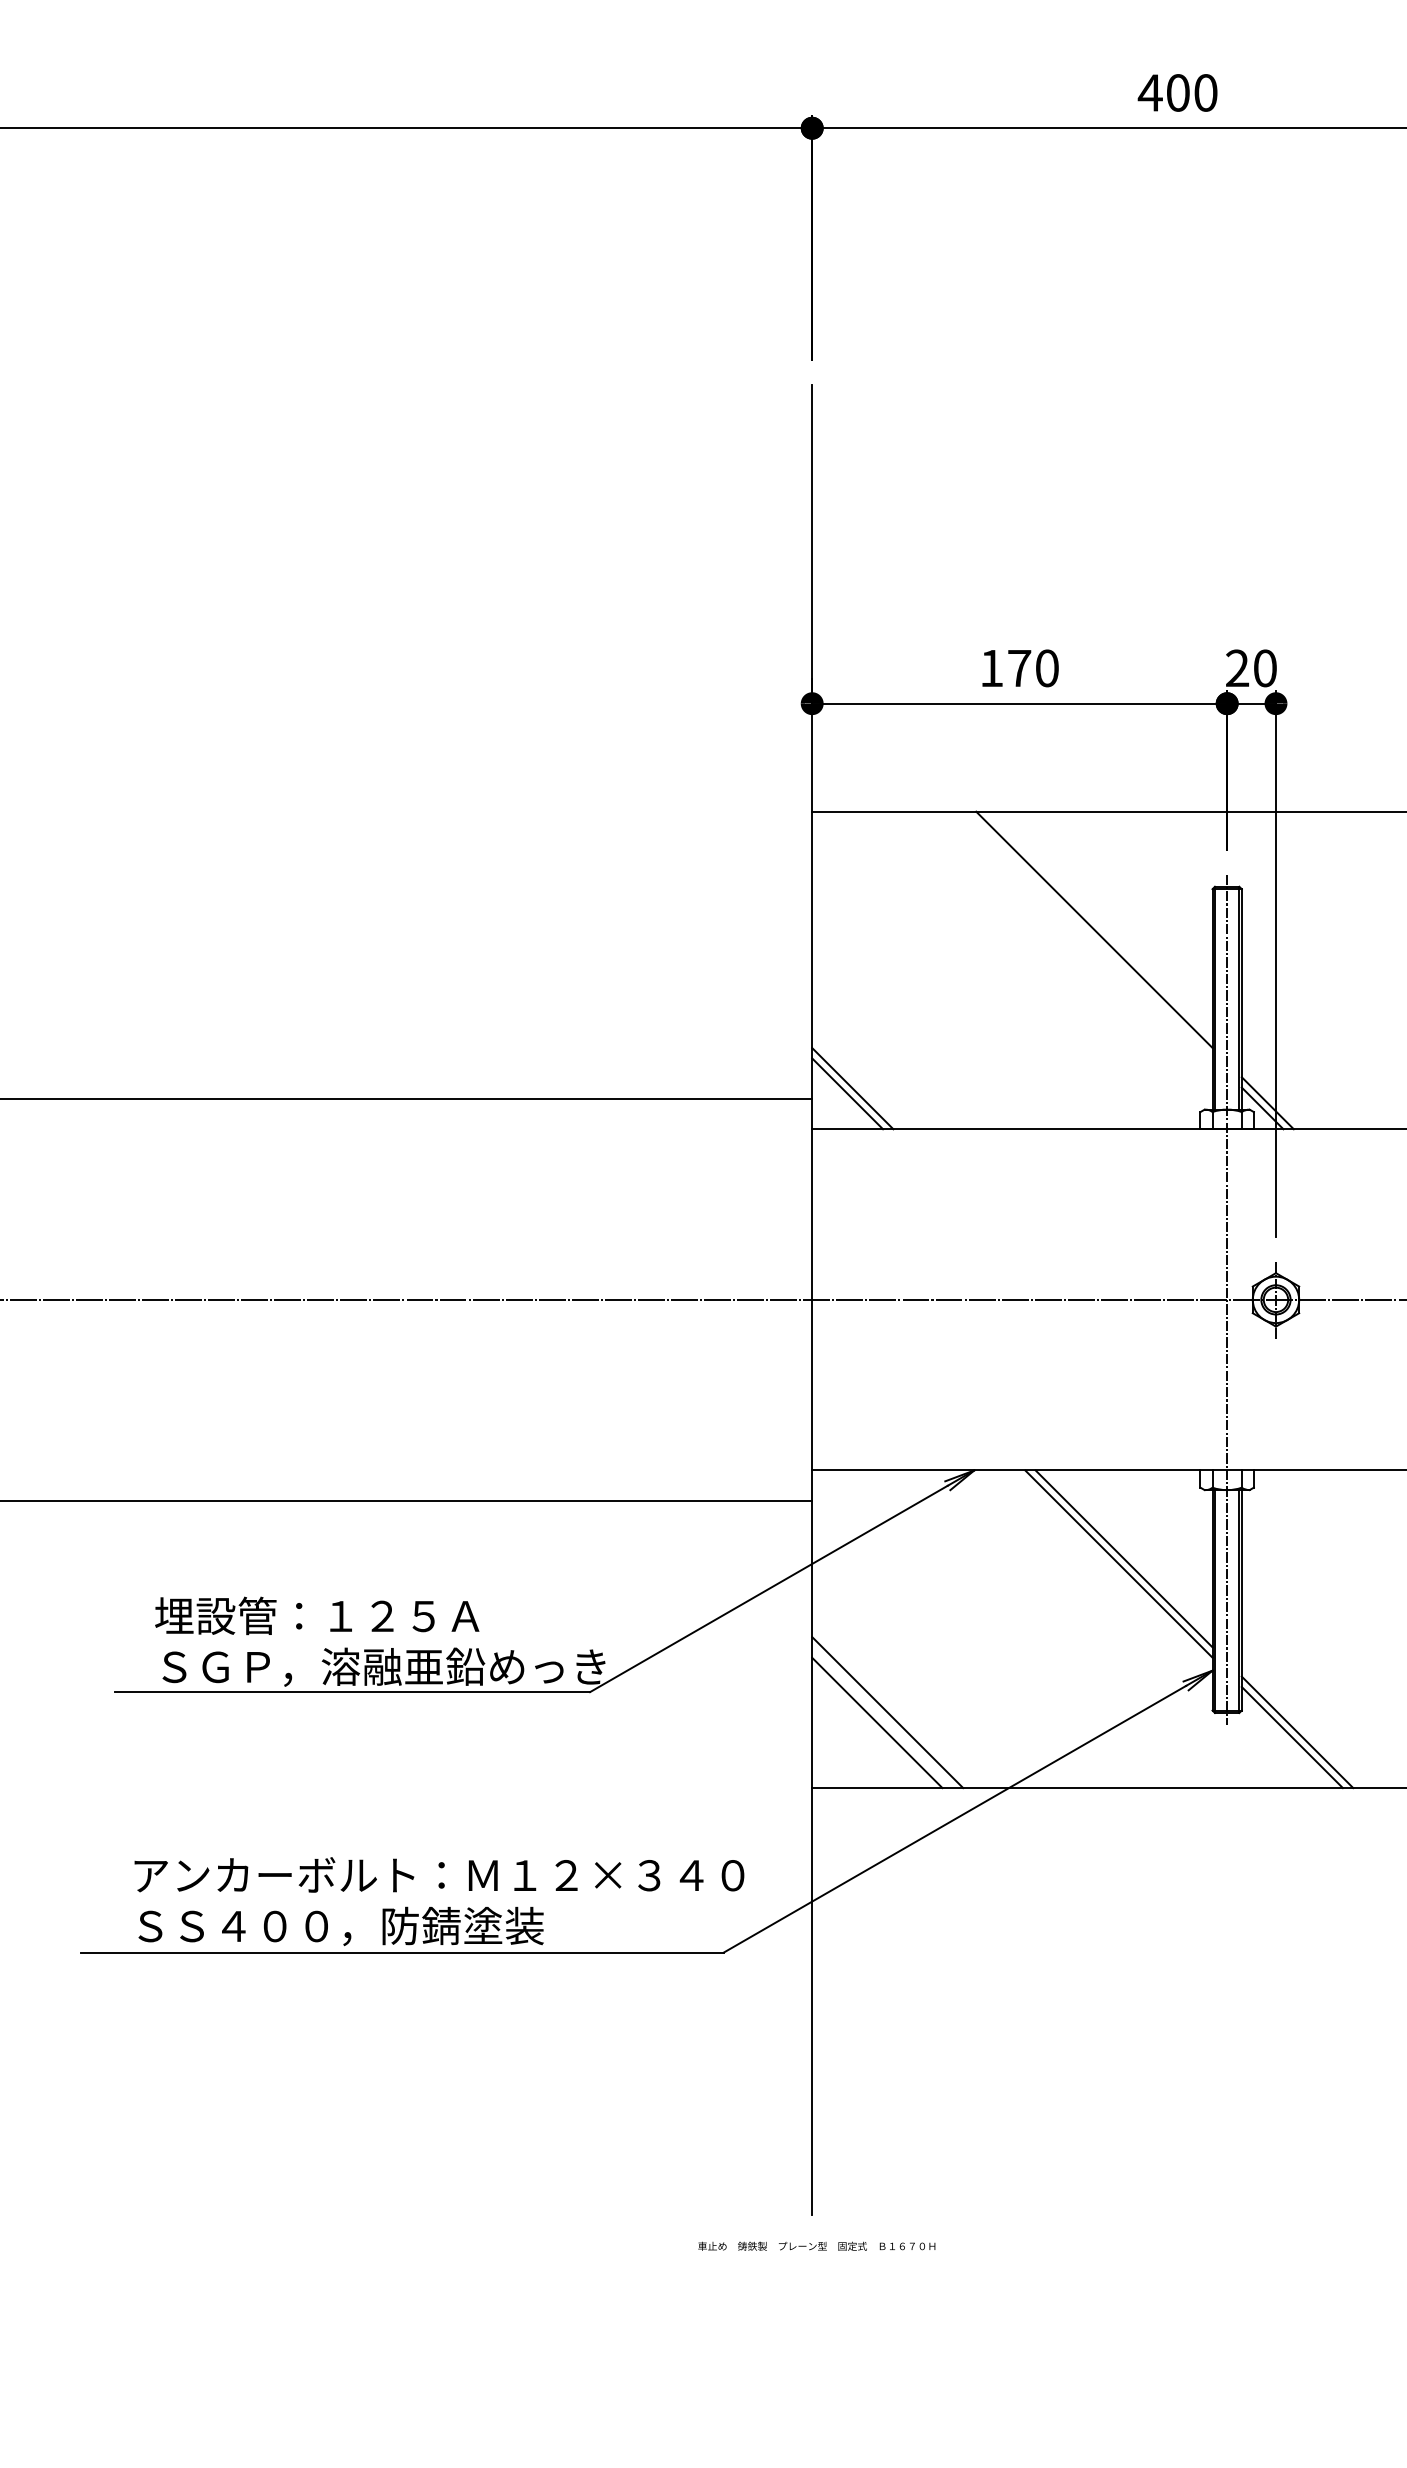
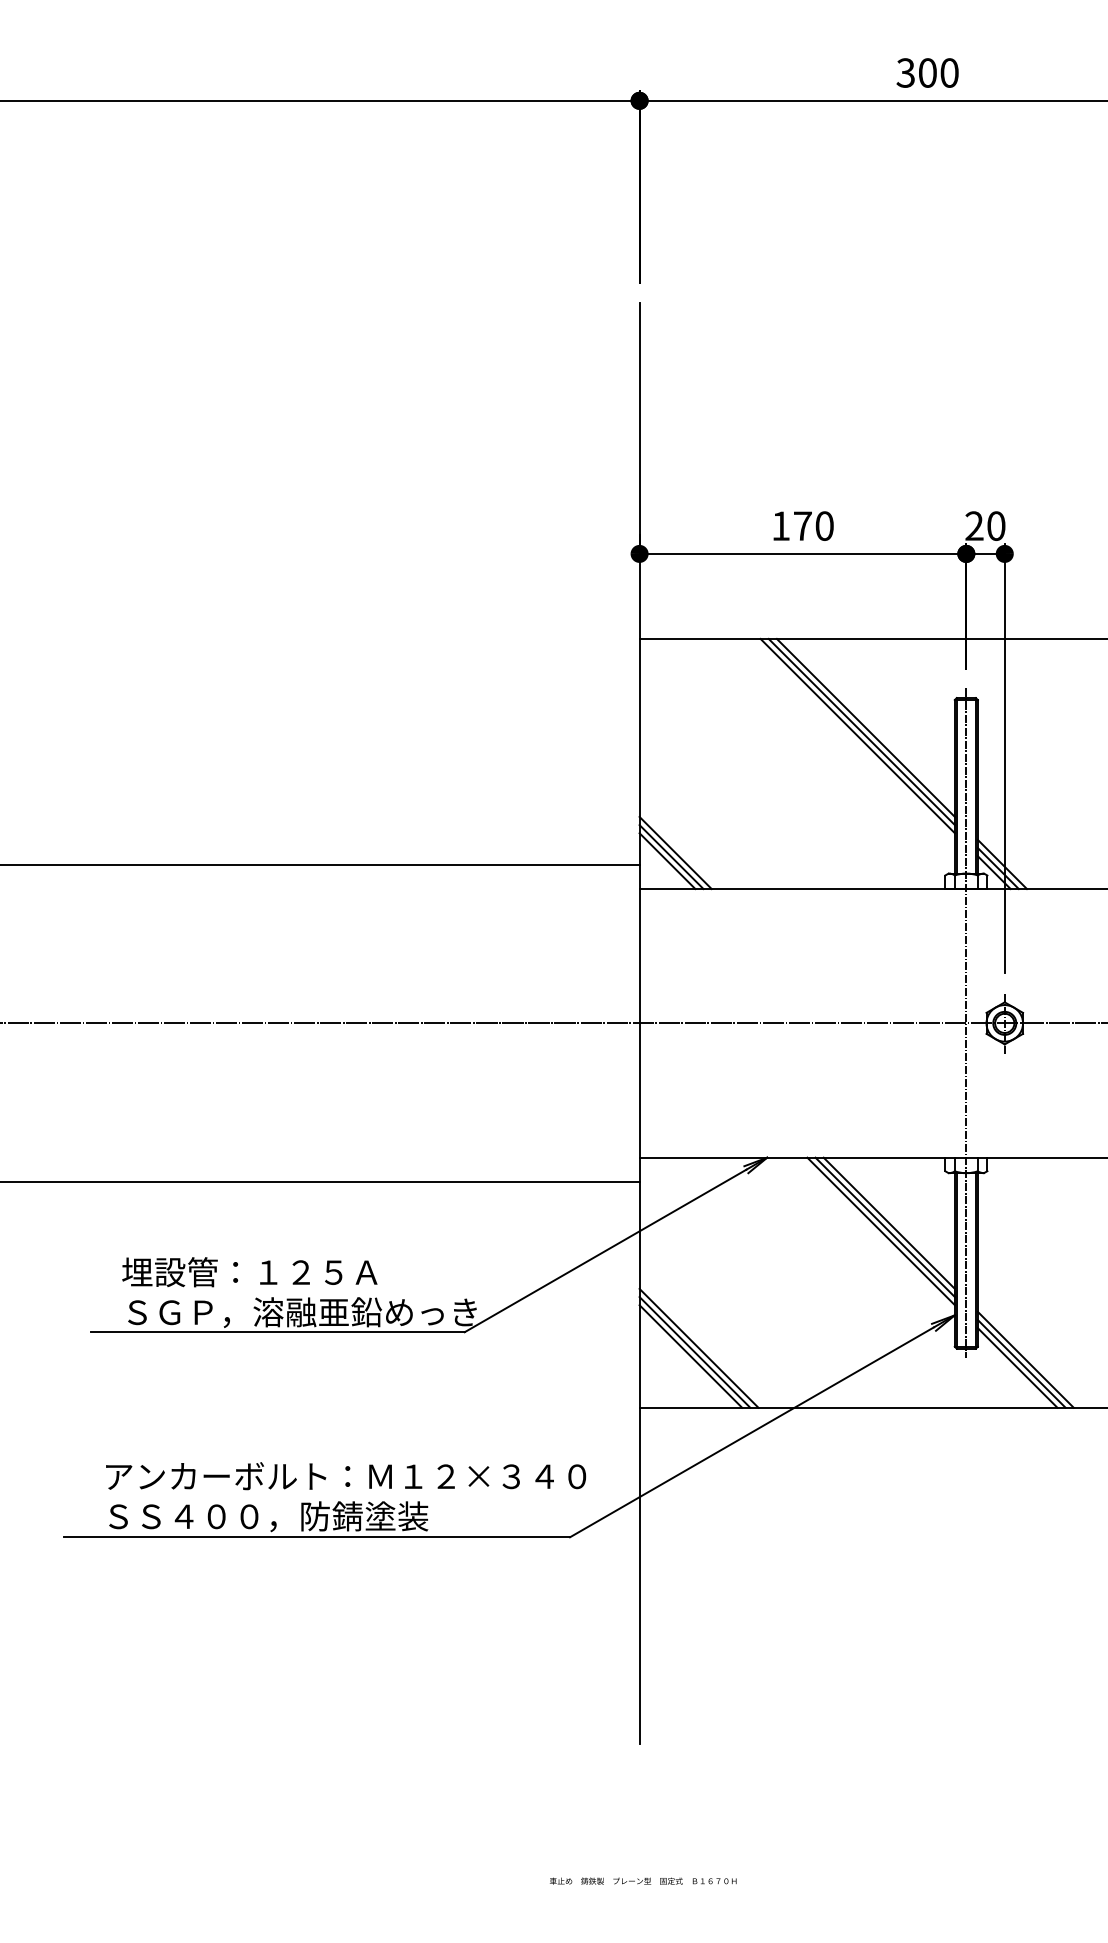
text: (1149, 92) -> (905, 72), 400 -> 300
line: (1099, 924) -> (865, 727), added
line: (1088, 934) -> (857, 735), added
line: (857, 1083) -> (675, 852), added
line: (1272, 1097) -> (1002, 864), added
line: (1129, 1553) -> (889, 1223), added
line: (882, 1717) -> (694, 1352), added
line: (1302, 1727) -> (1025, 1360), added
text: (816, 2245) -> (642, 1880), moved

